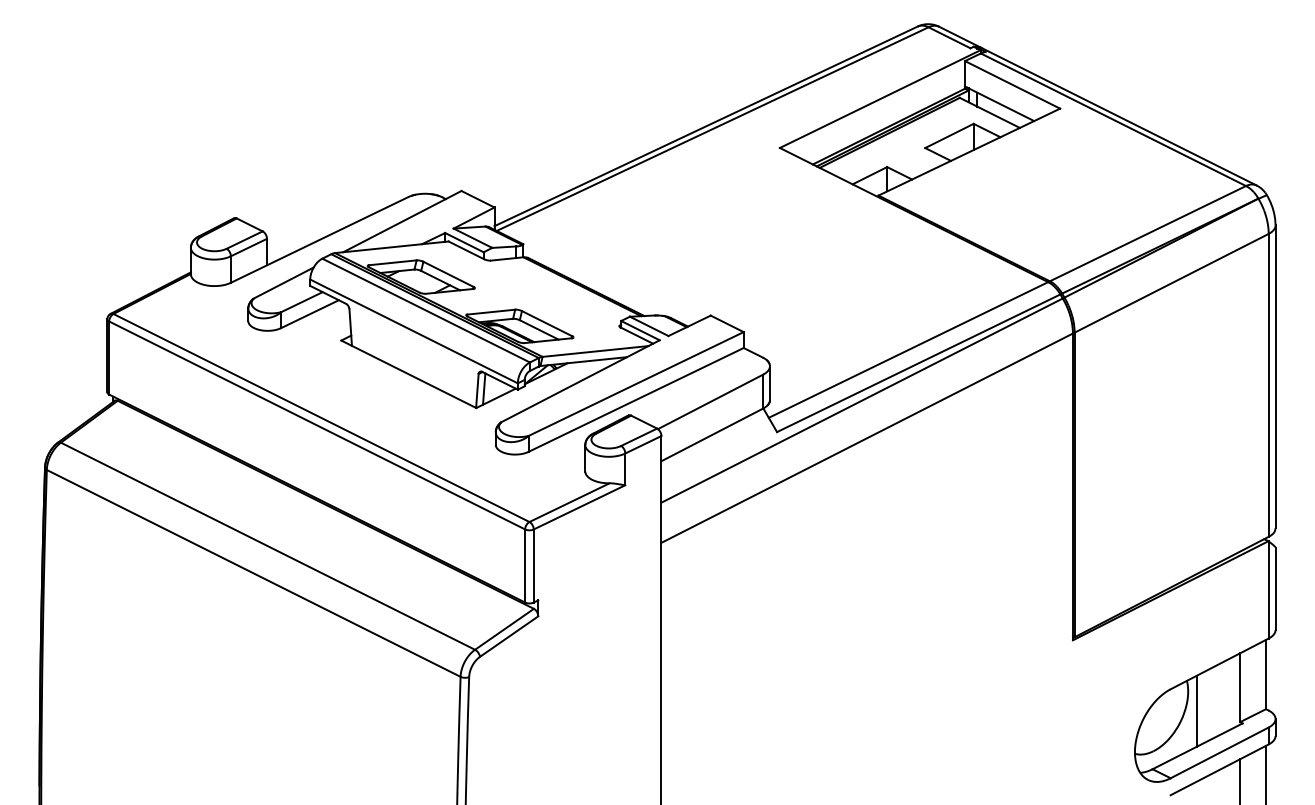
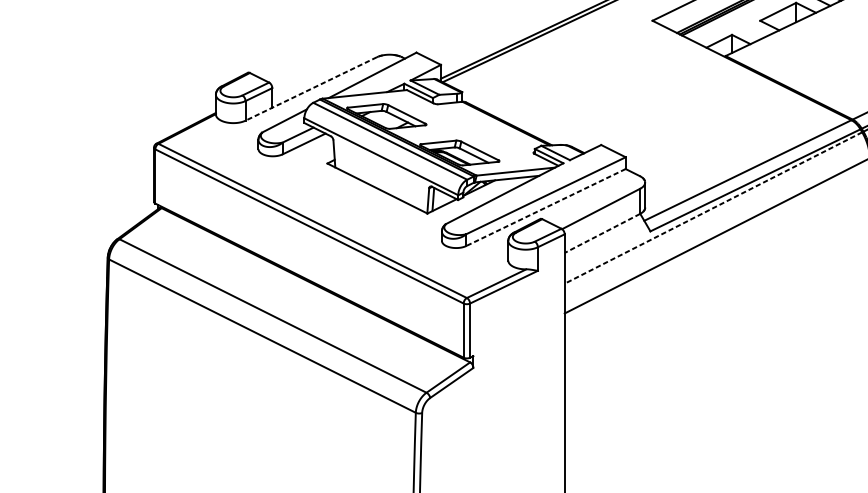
line: (319, 240) -> (311, 89), solid -> dashed
line: (635, 400) -> (545, 207), solid -> dashed
line: (861, 400) -> (713, 207), solid -> dashed
line: (711, 435) -> (601, 233), solid -> dashed

